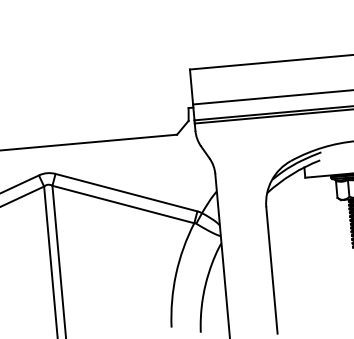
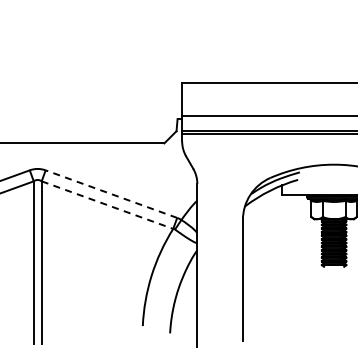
line: (126, 193) -> (111, 194), solid -> dashed
line: (123, 204) -> (107, 205), solid -> dashed

